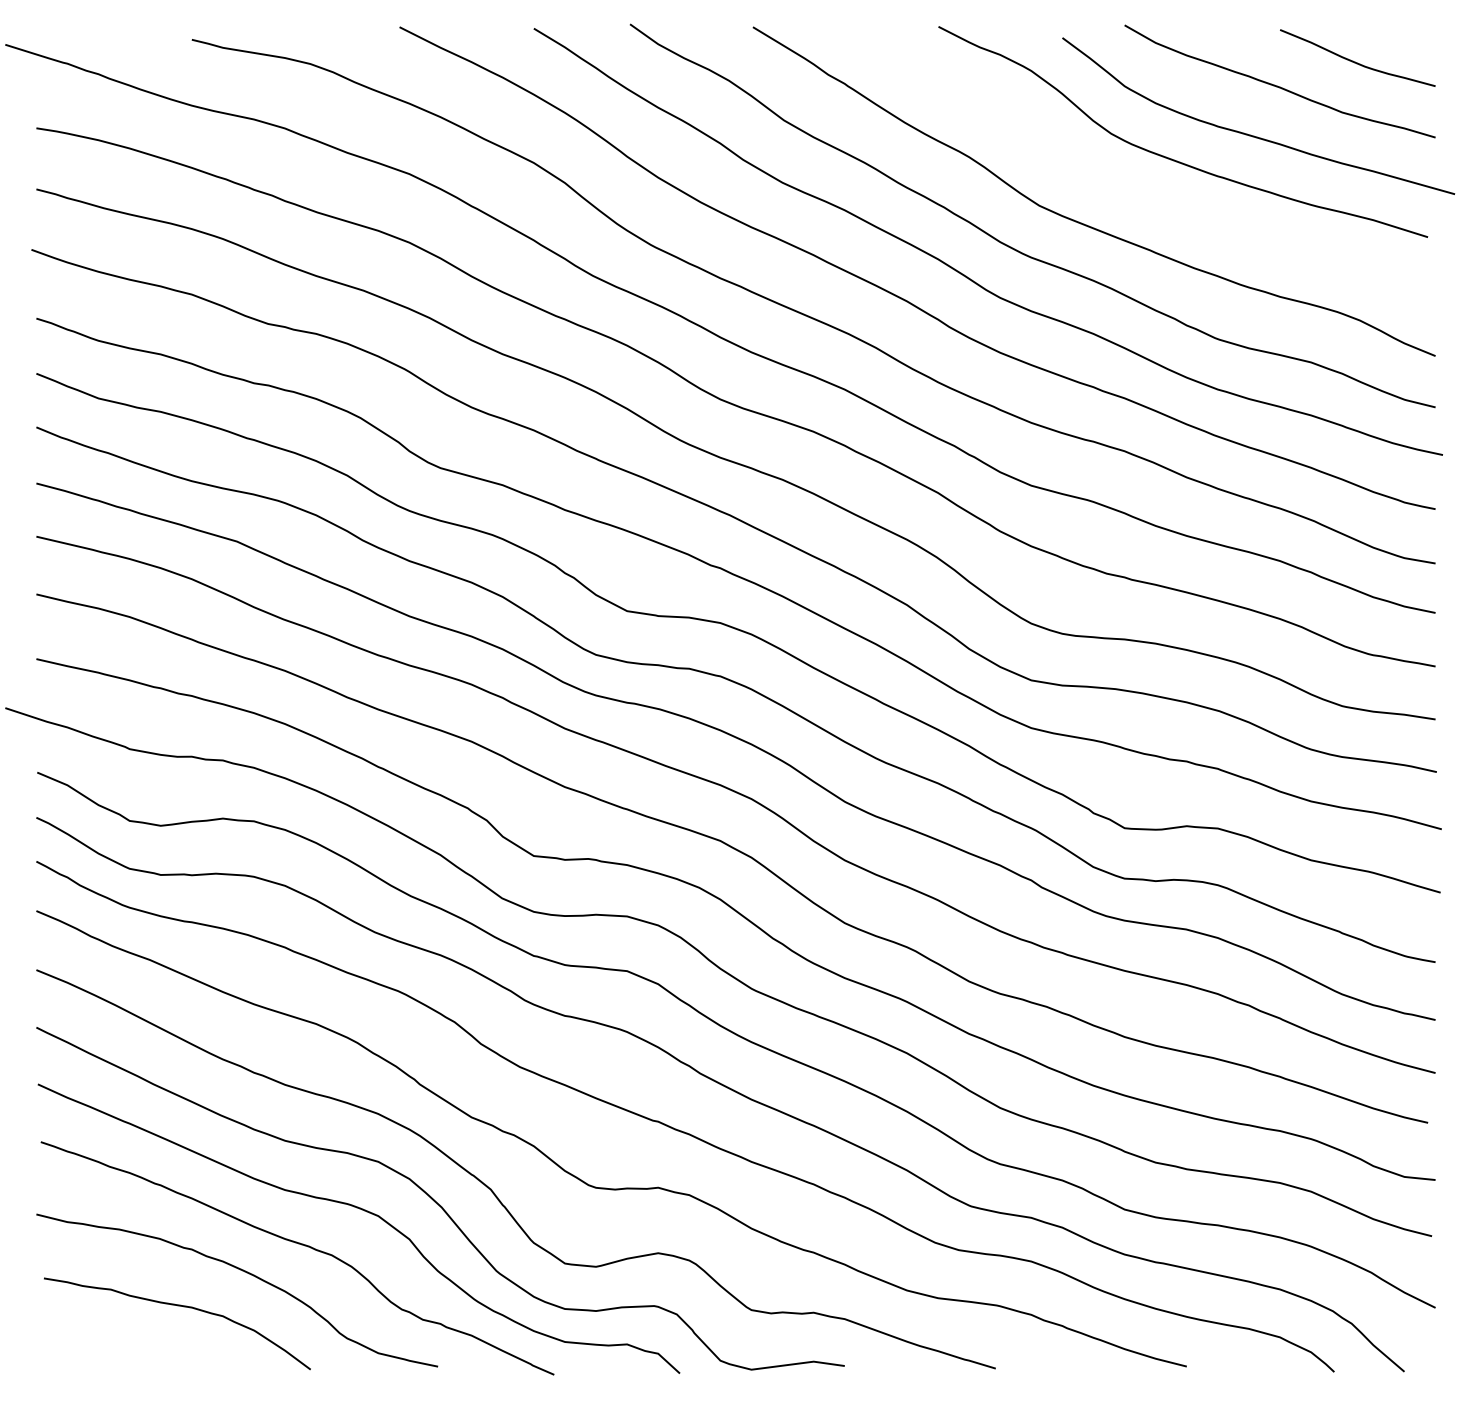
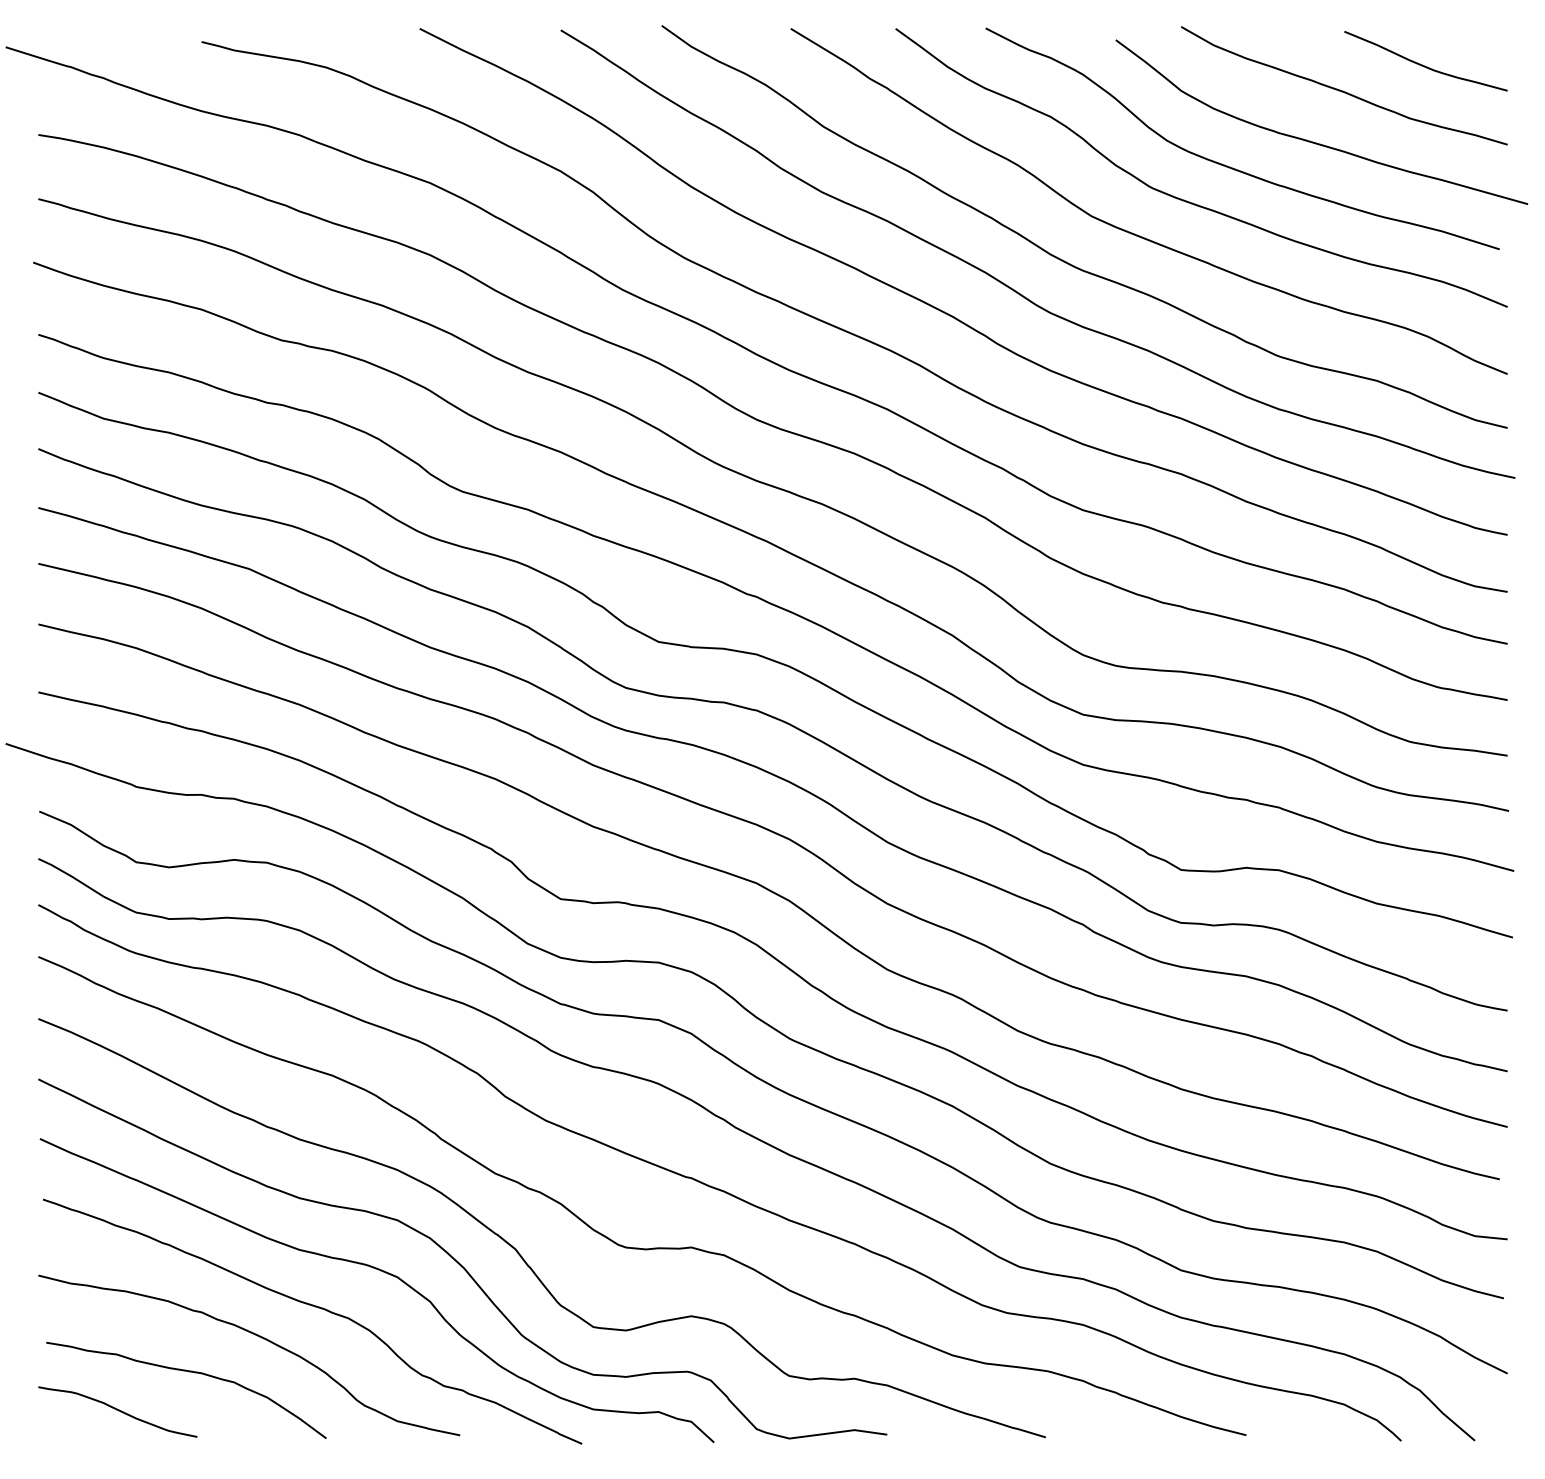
curve: (1132, 191) -> (1189, 201), added
curve: (111, 1343) -> (117, 1411), added

